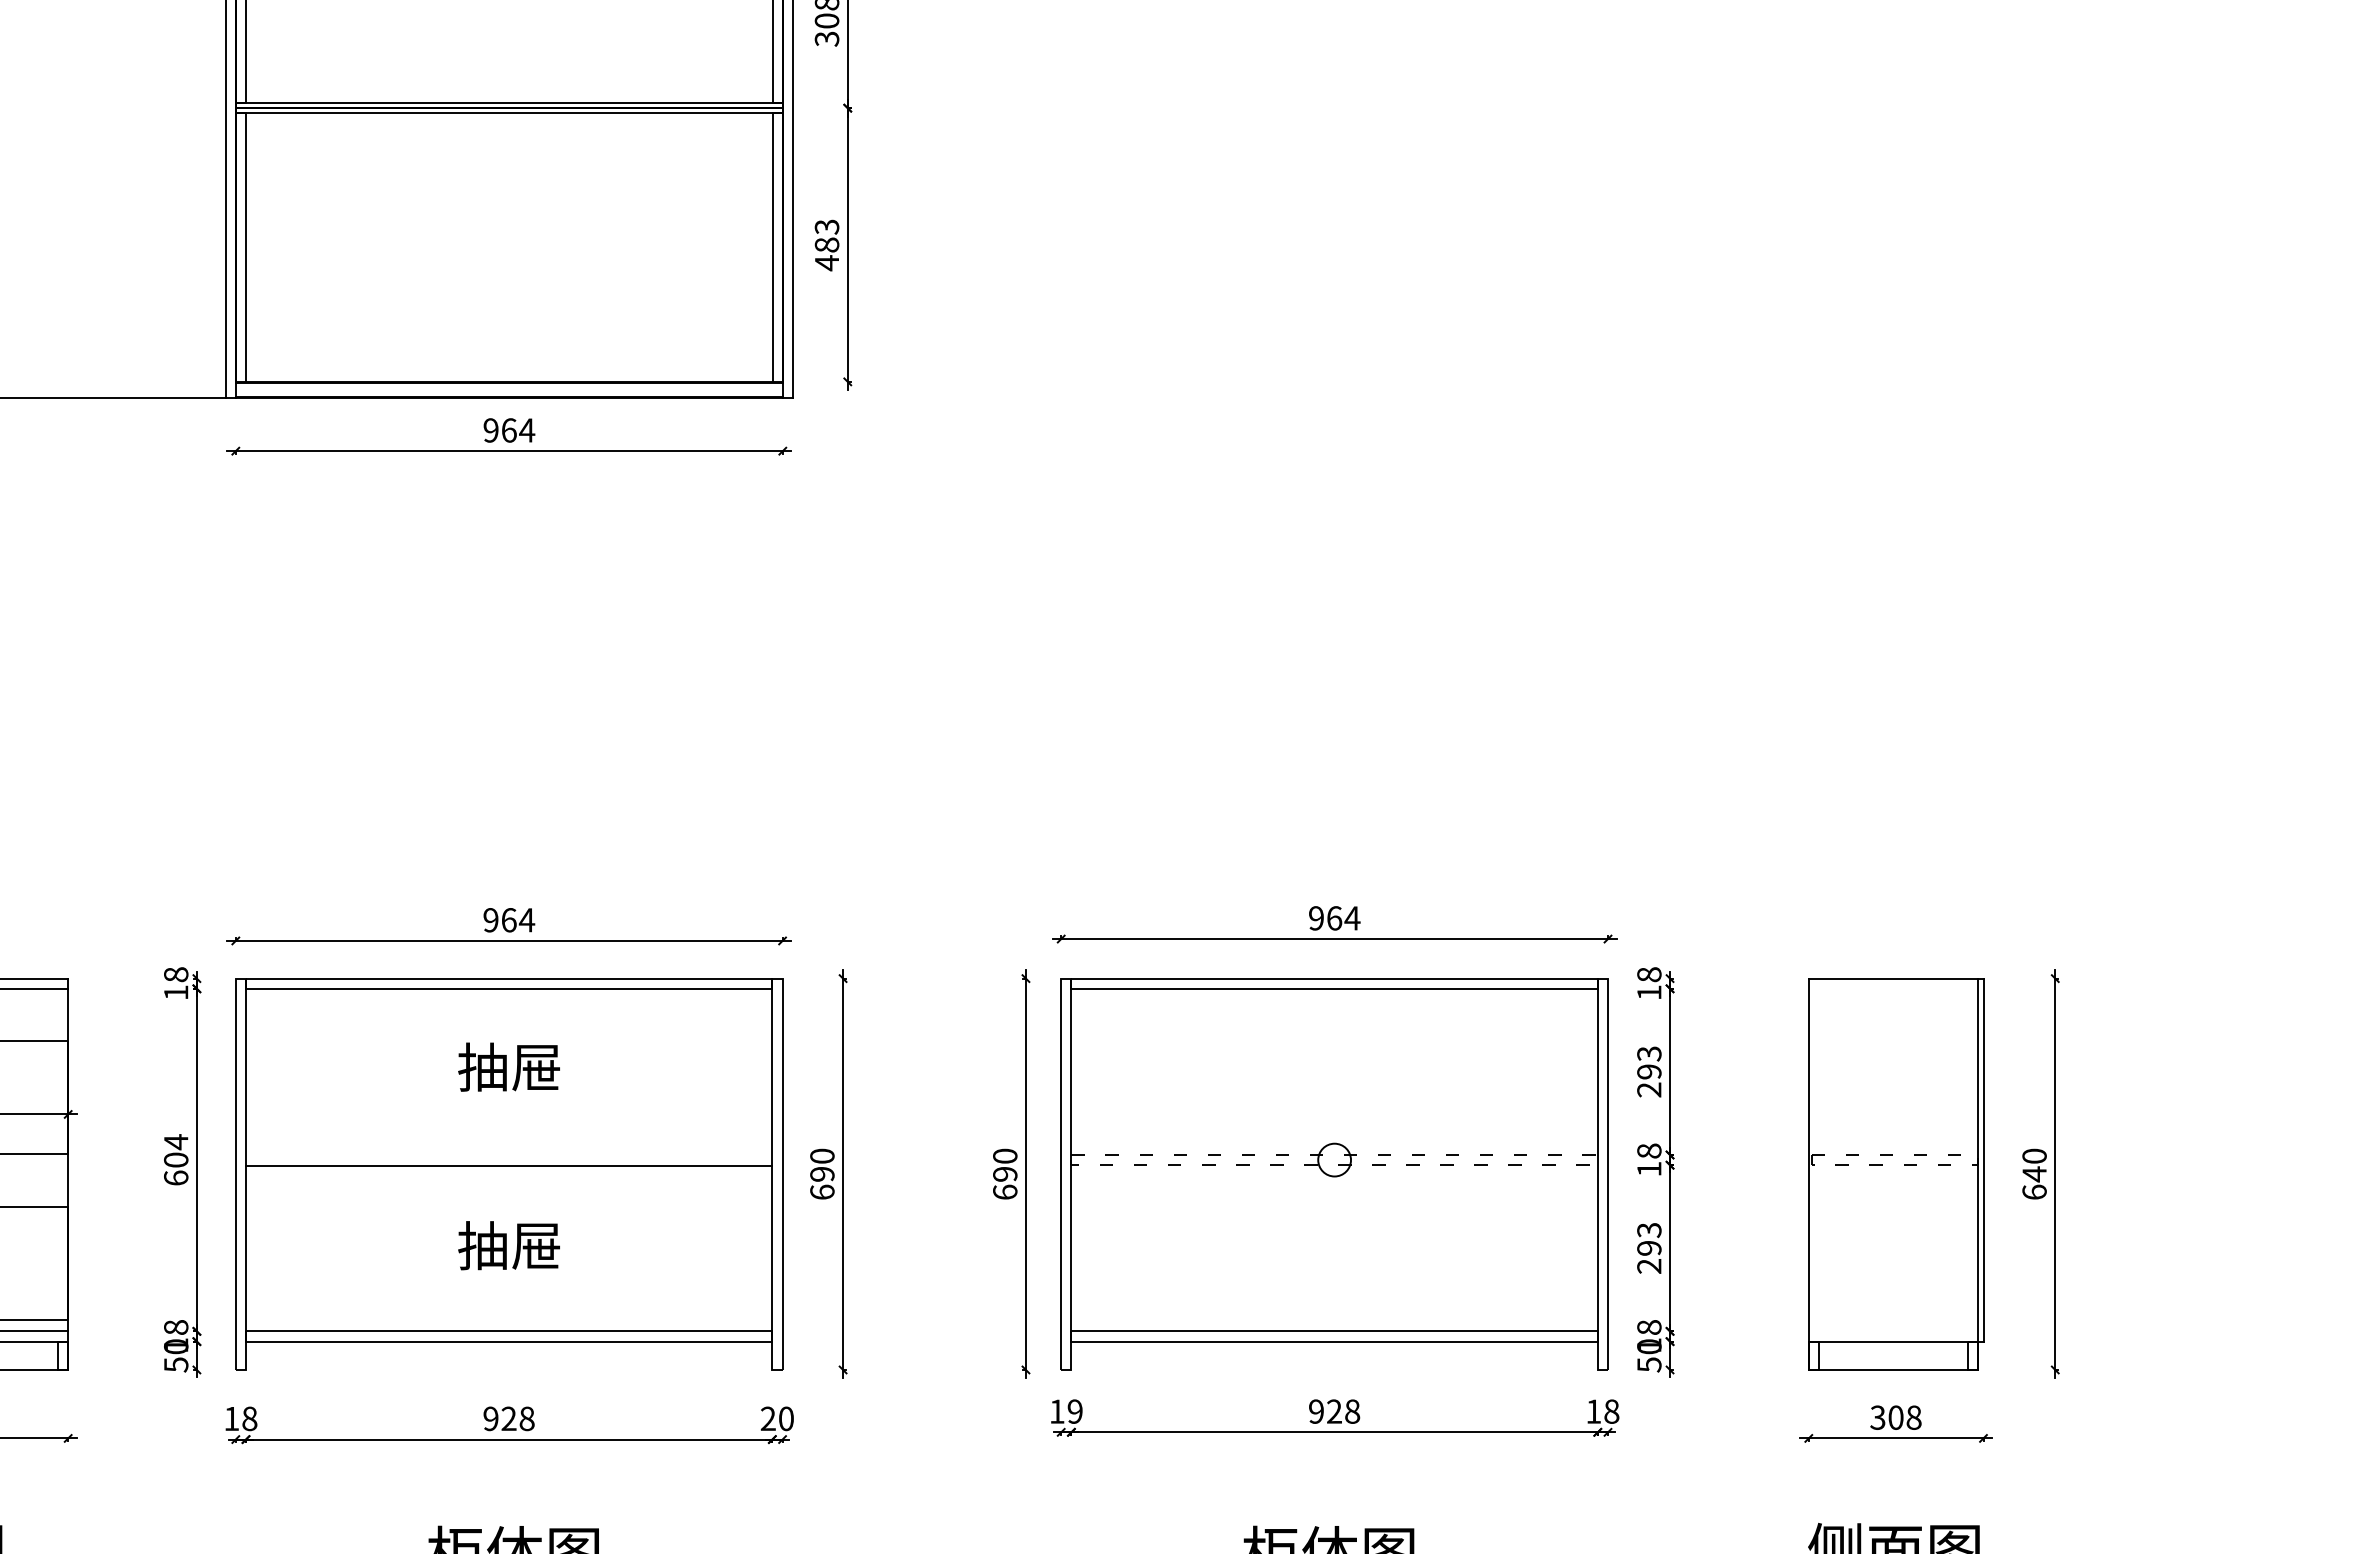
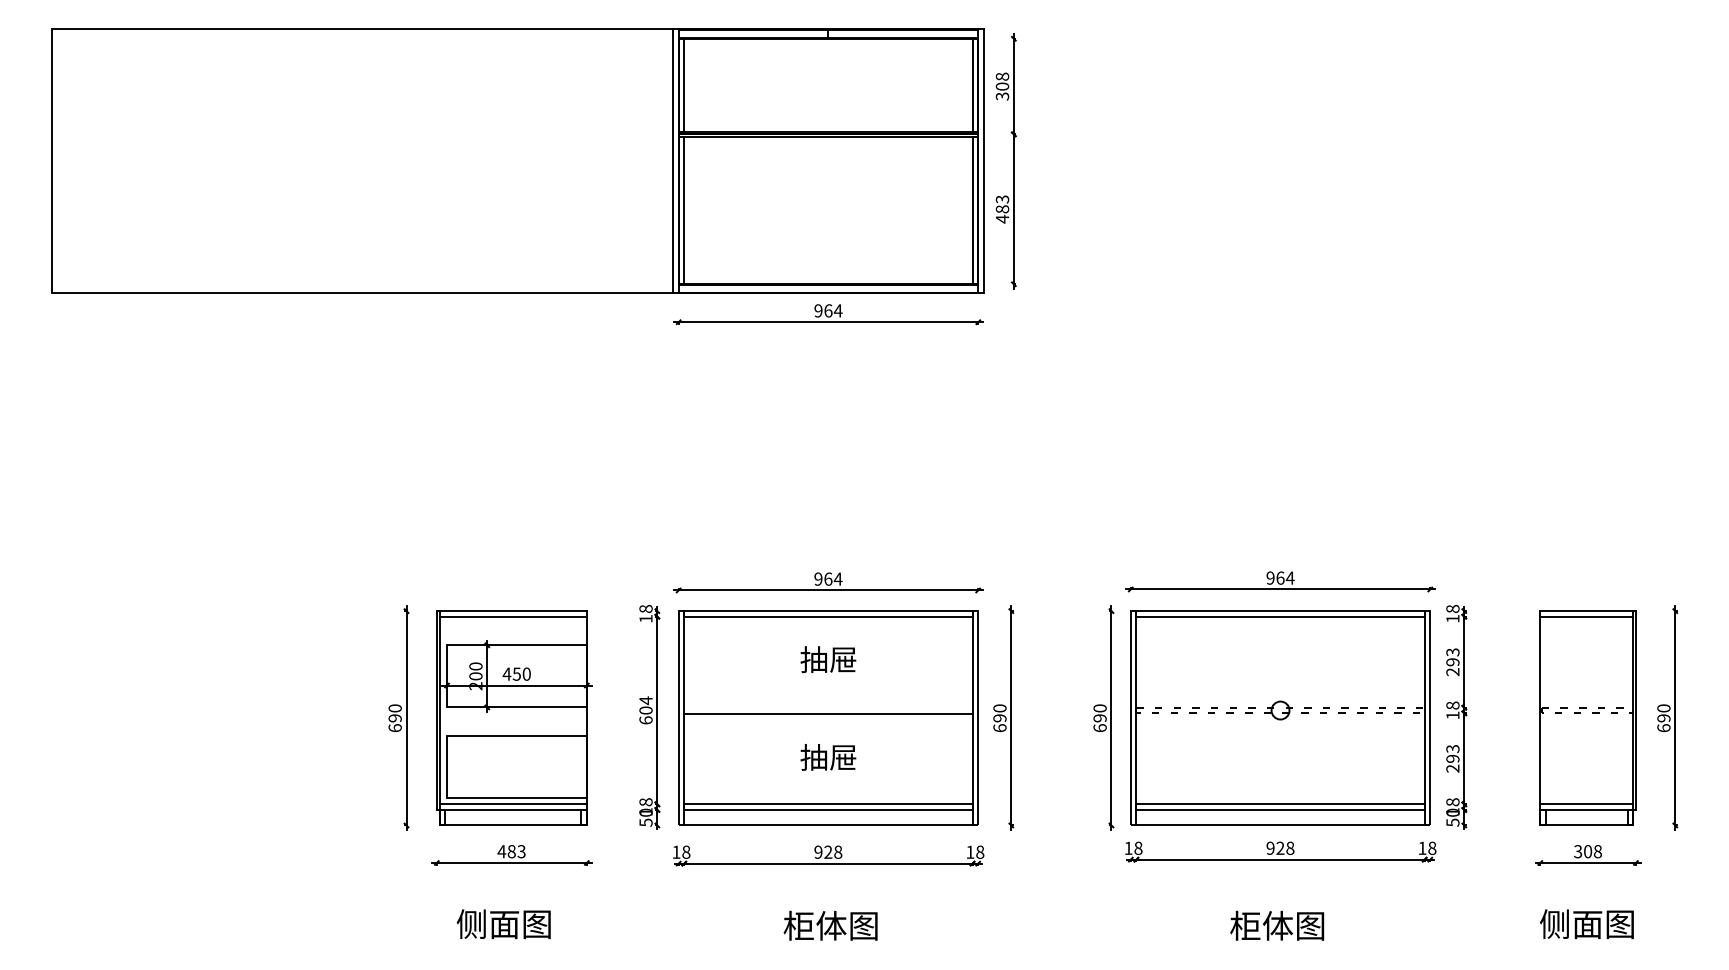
line: (1893, 988) -> (1586, 616), added
text: (2033, 1174) -> (1663, 718), 640 -> 690
line: (1893, 1331) -> (1586, 804), added
line: (509, 1369) -> (828, 825), added
line: (1334, 1369) -> (1280, 825), added
text: (1075, 1410) -> (1138, 847), 19 -> 18
text: (777, 1417) -> (975, 851), 20 -> 18

